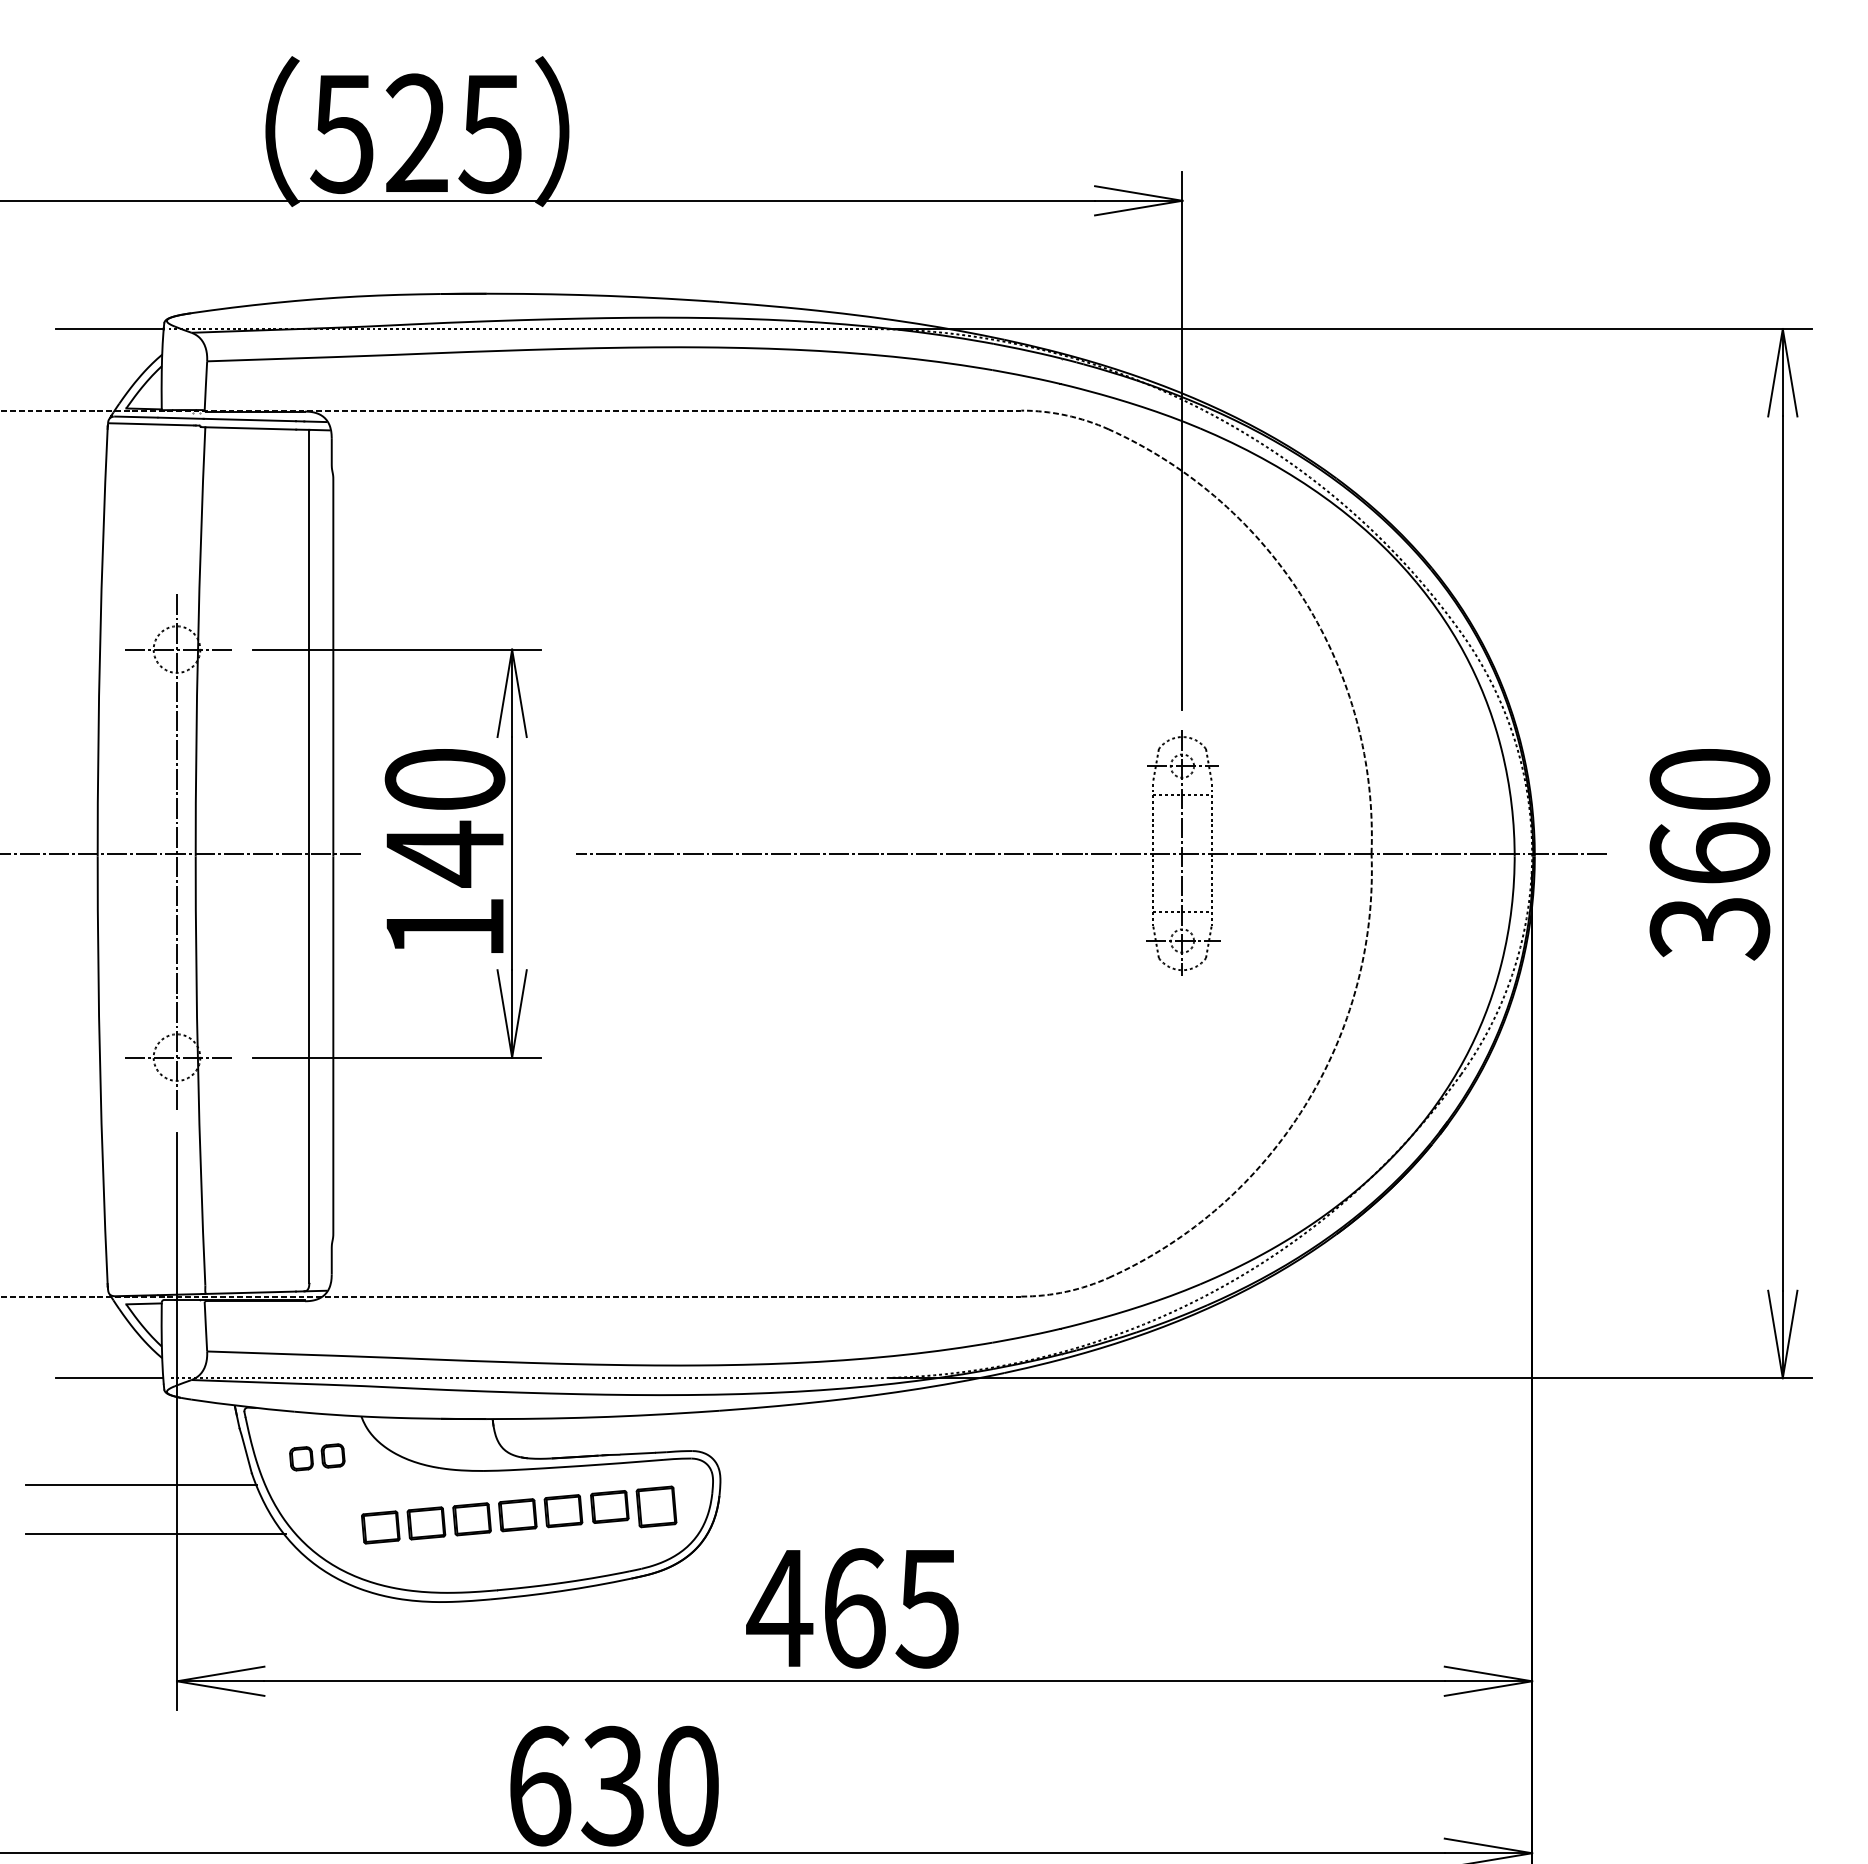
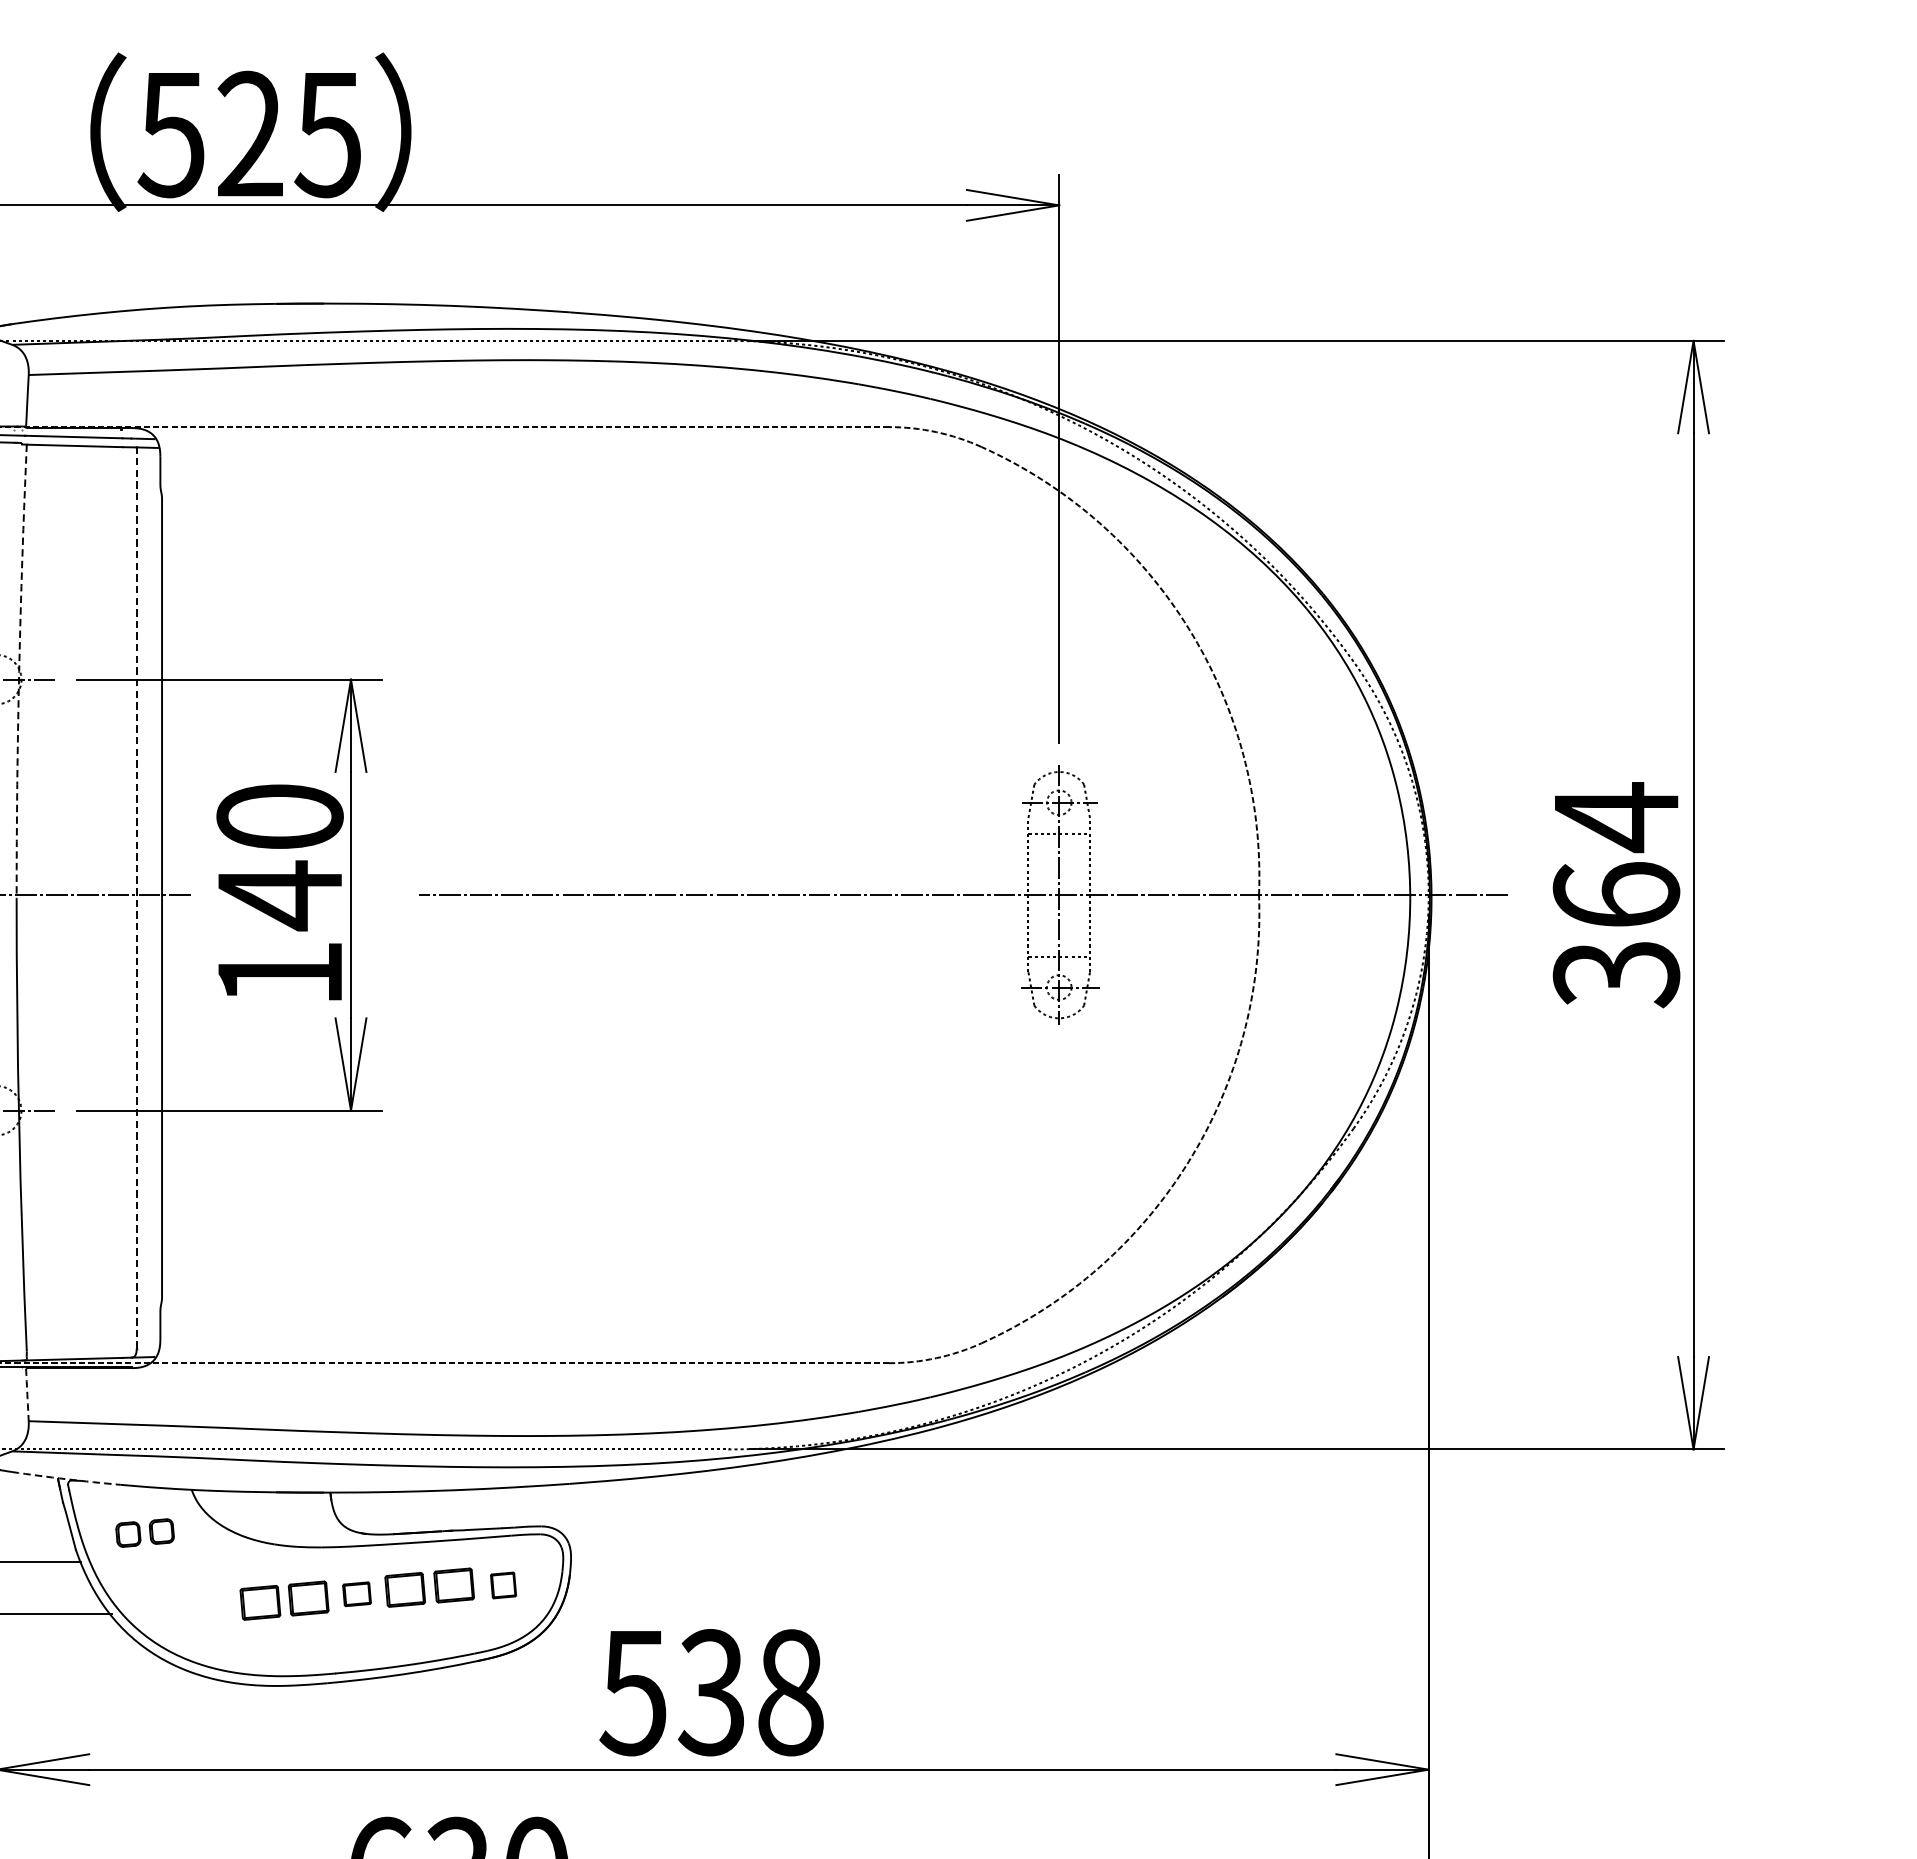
arc: (198, 641) -> (19, 671), solid -> dashed
text: (1709, 779) -> (1616, 816), 360 -> 364
line: (309, 856) -> (136, 898), solid -> dashed
arc: (205, 1326) -> (26, 1394), solid -> dashed
arc: (242, 1406) -> (66, 1479), solid -> dashed
part: (656, 1506) -> (503, 1584), size x0.6
part: (517, 1515) -> (356, 1594), size x0.7
part: (380, 1527) -> (211, 1607), removed
text: (852, 1608) -> (710, 1692), 465 -> 538

